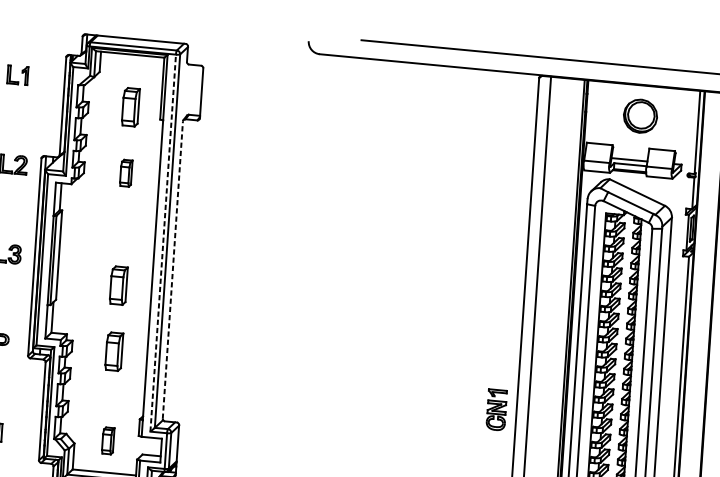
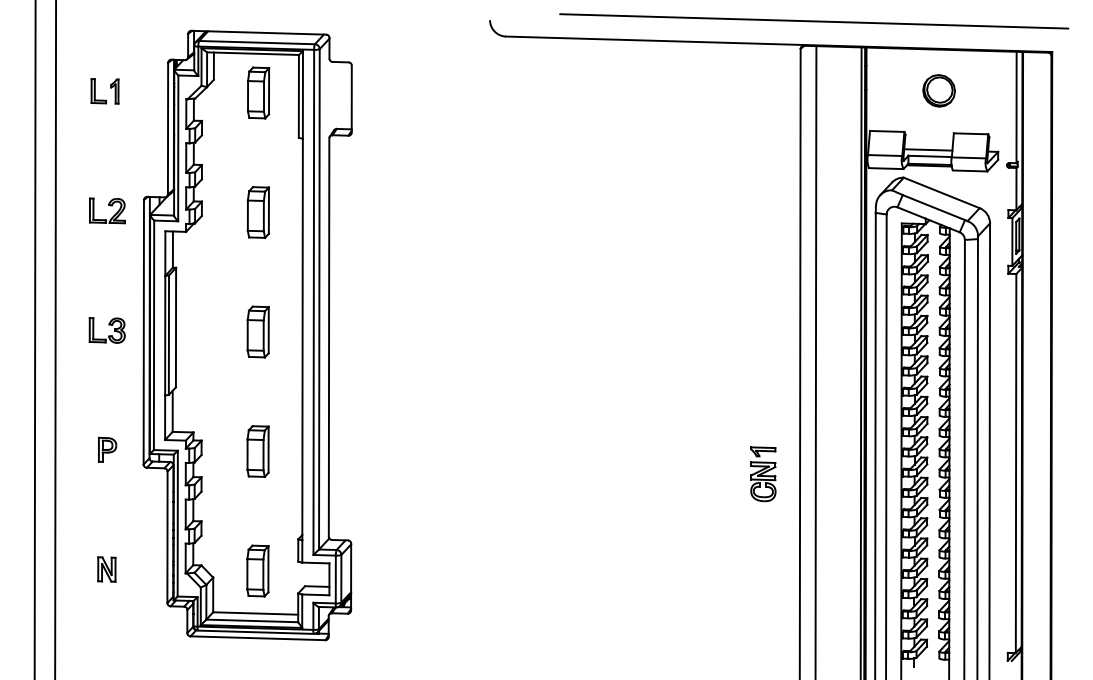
part: (130, 106) -> (258, 92), moved
part: (640, 115) -> (938, 90), size x0.71
part: (125, 173) -> (257, 212), size x1.43
line: (162, 243) -> (313, 302), dashed -> solid
line: (173, 270) -> (329, 337), dashed -> solid
part: (118, 285) -> (257, 331), moved
part: (496, 410) -> (763, 474), moved
part: (107, 440) -> (257, 570), size x1.43

